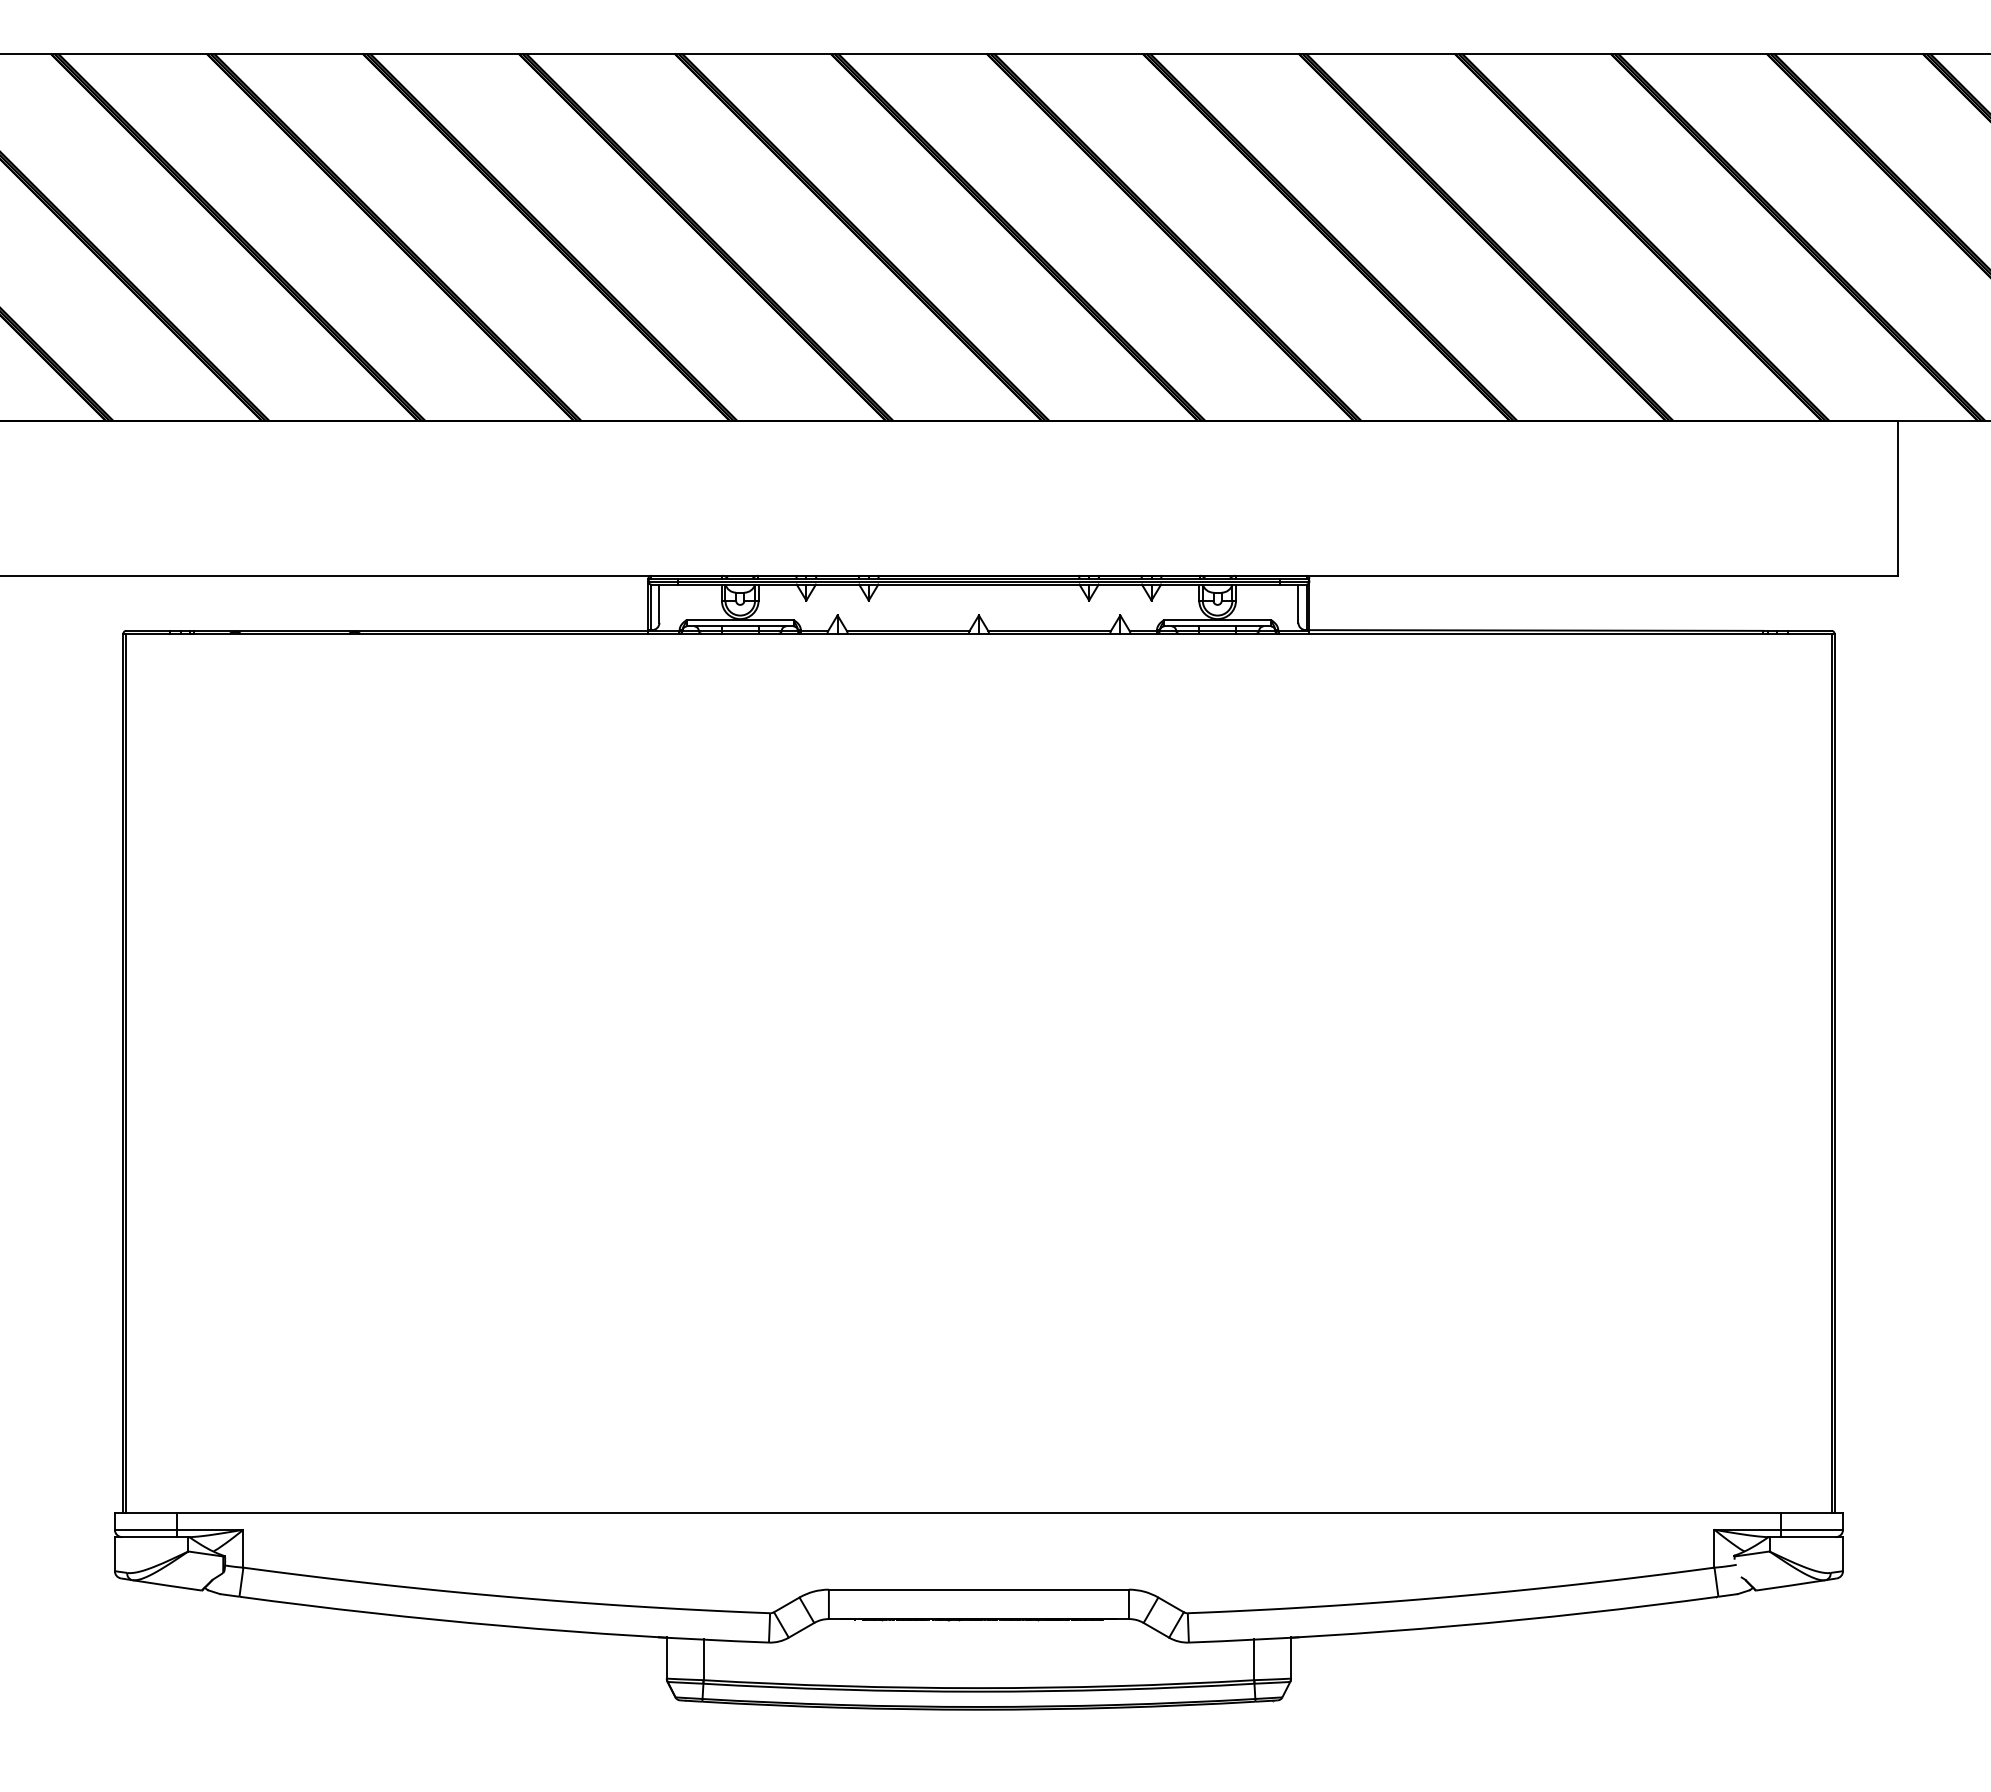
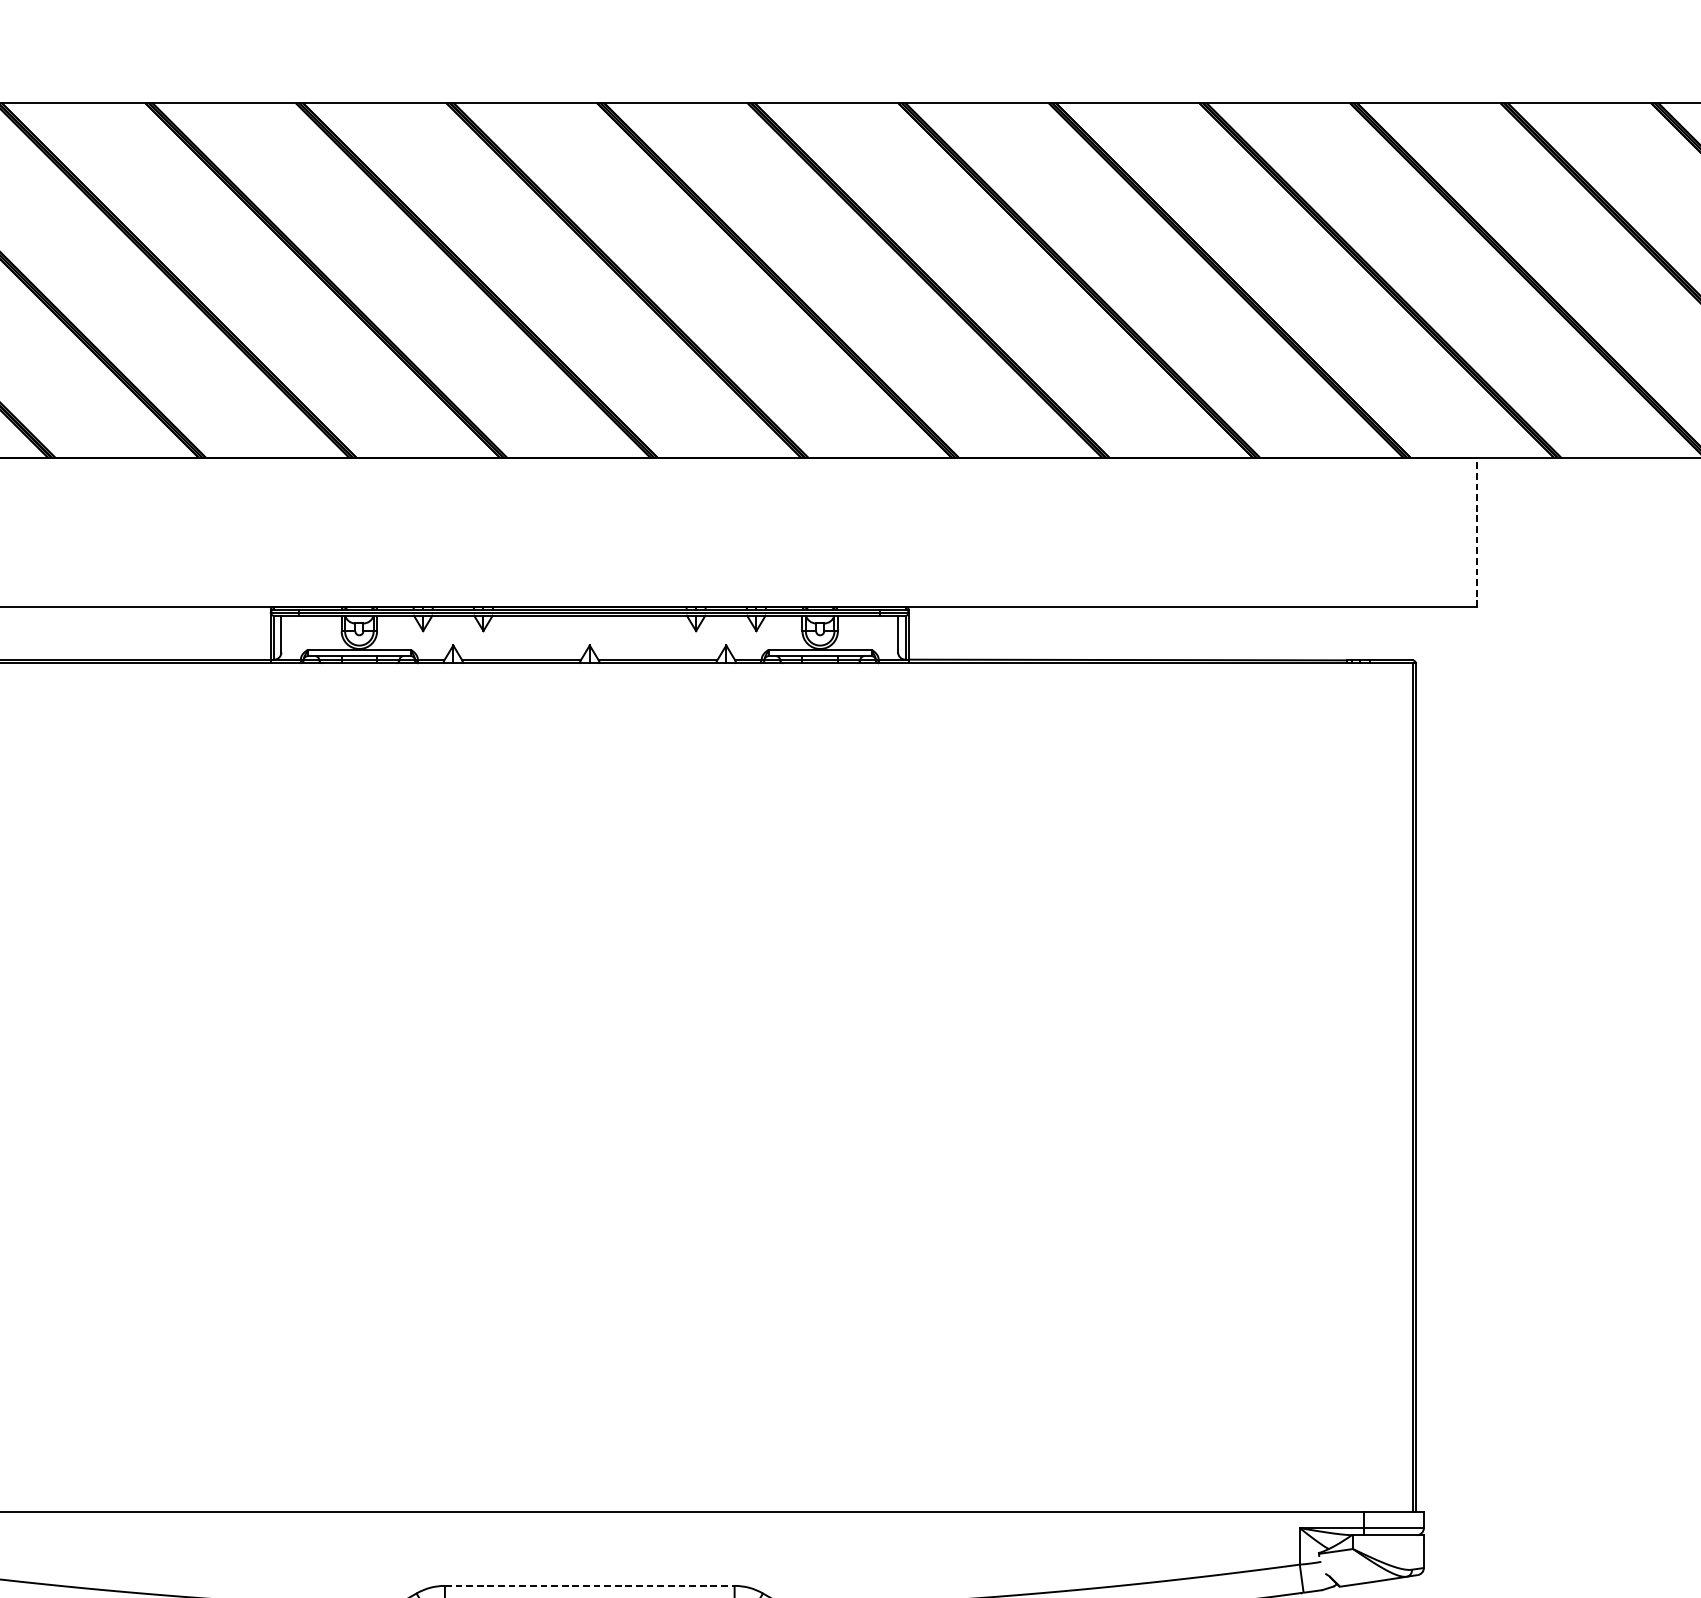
line: (1898, 498) -> (1477, 532), solid -> dashed
line: (979, 1589) -> (590, 1585), solid -> dashed

